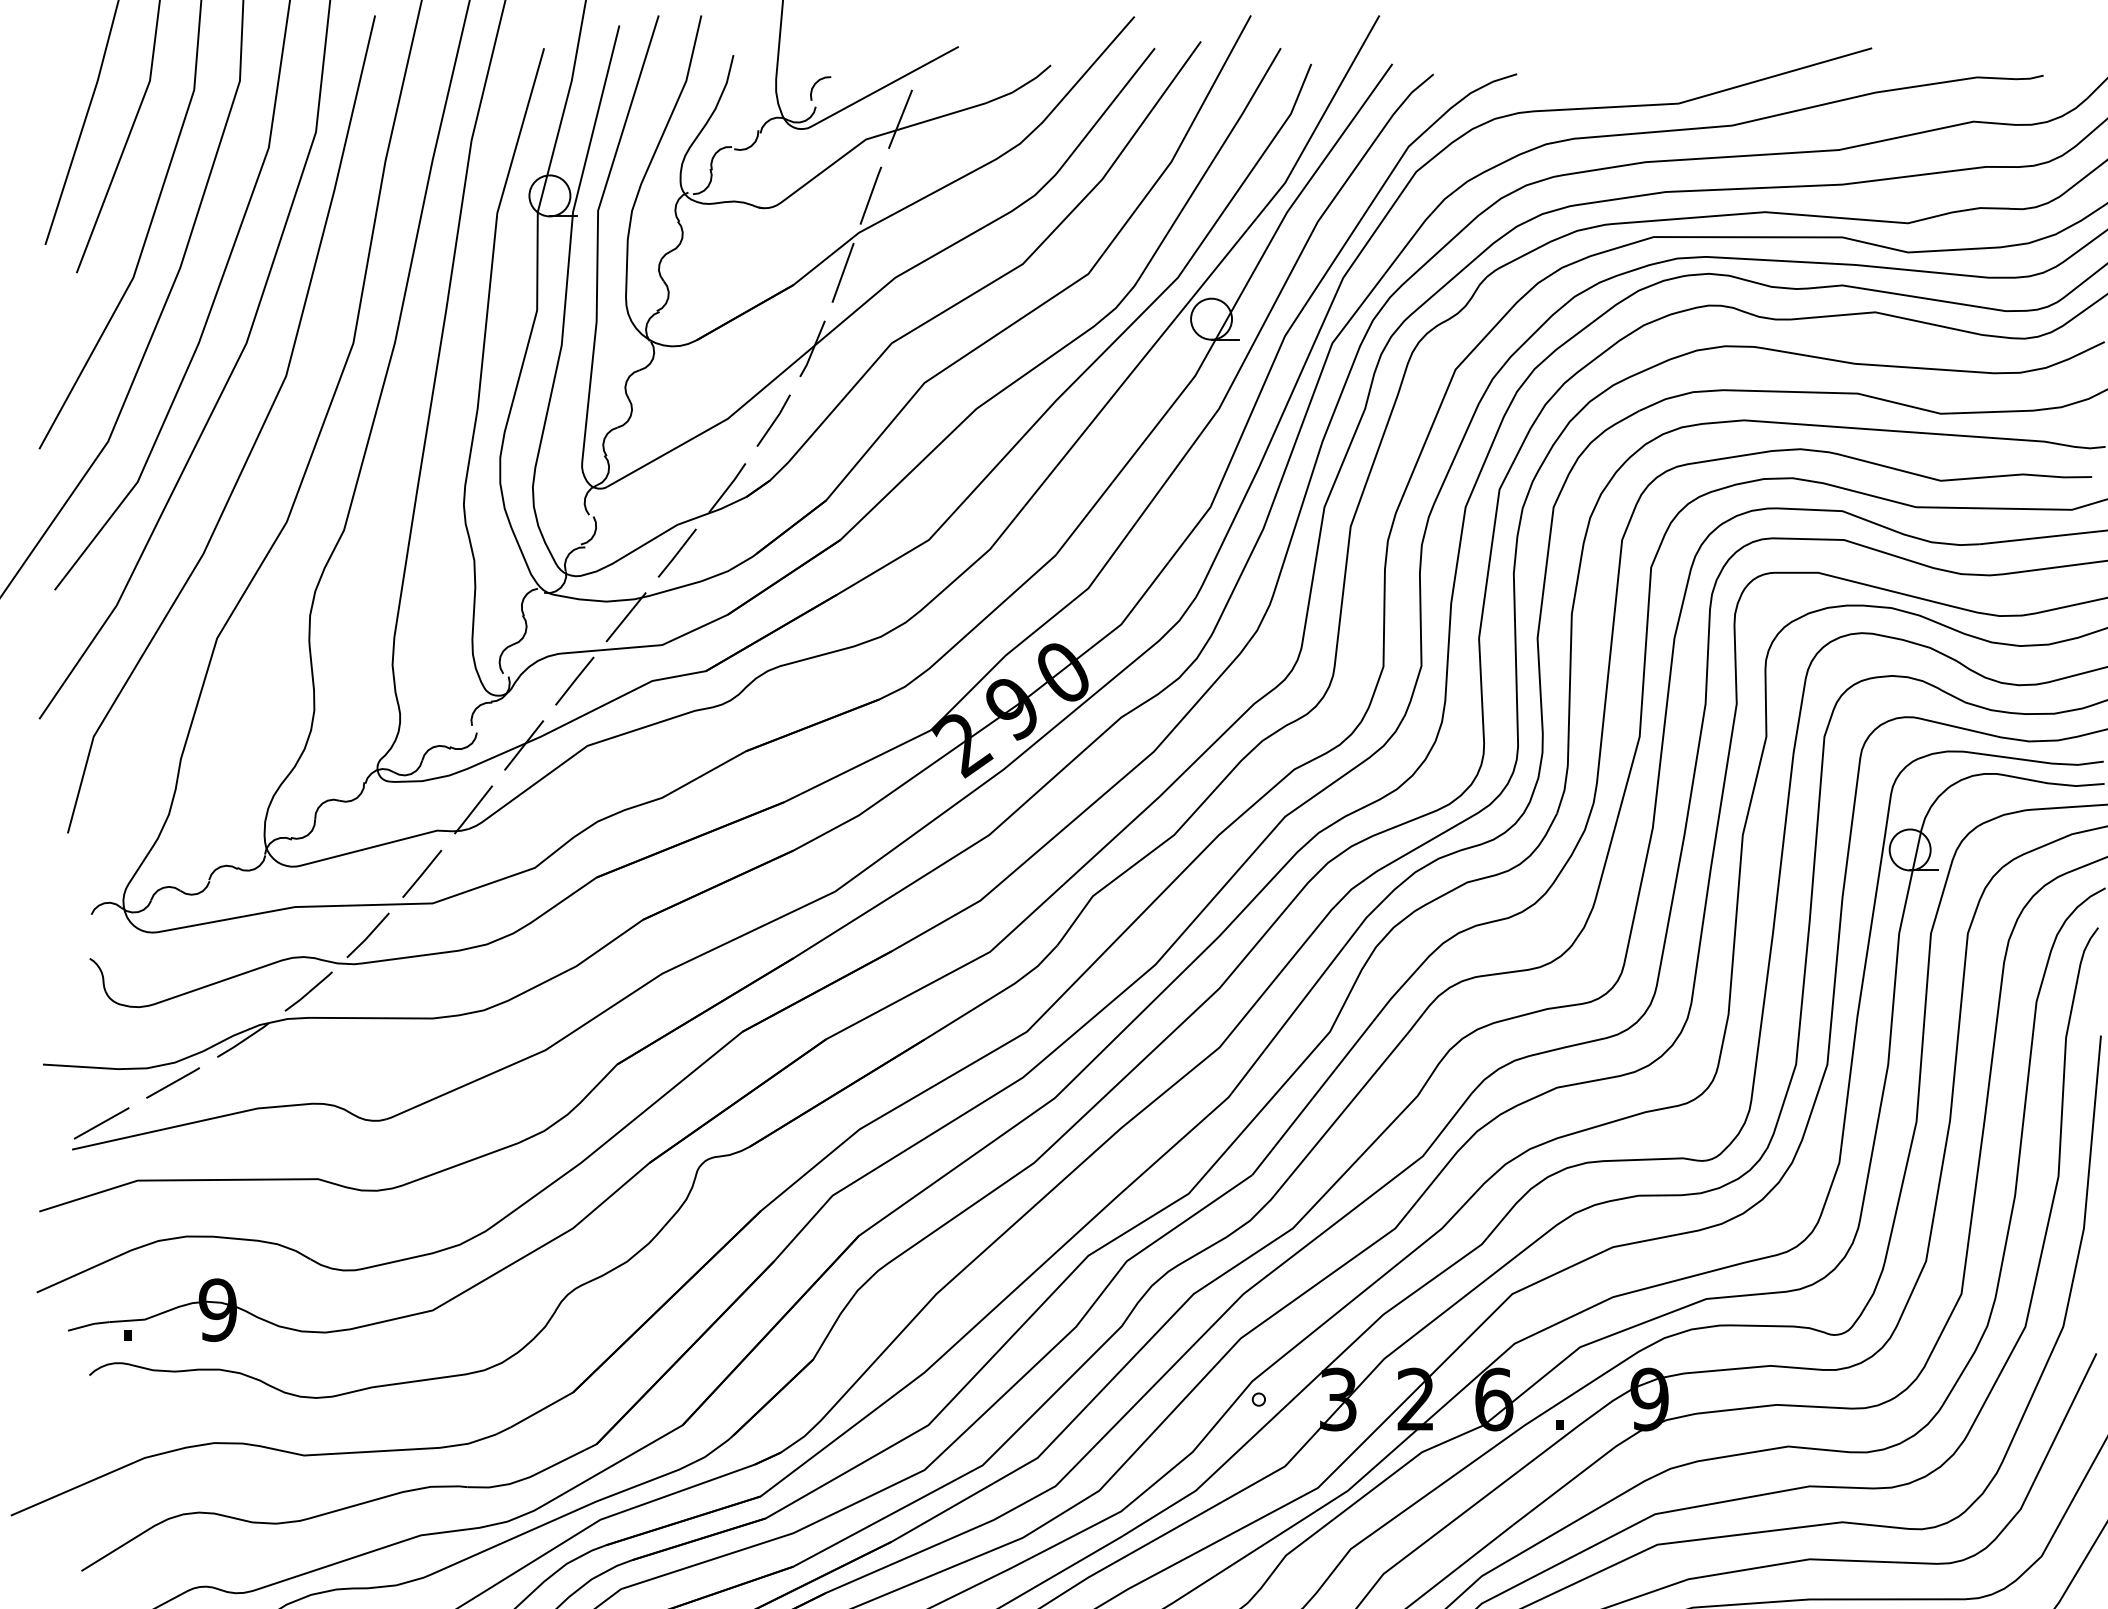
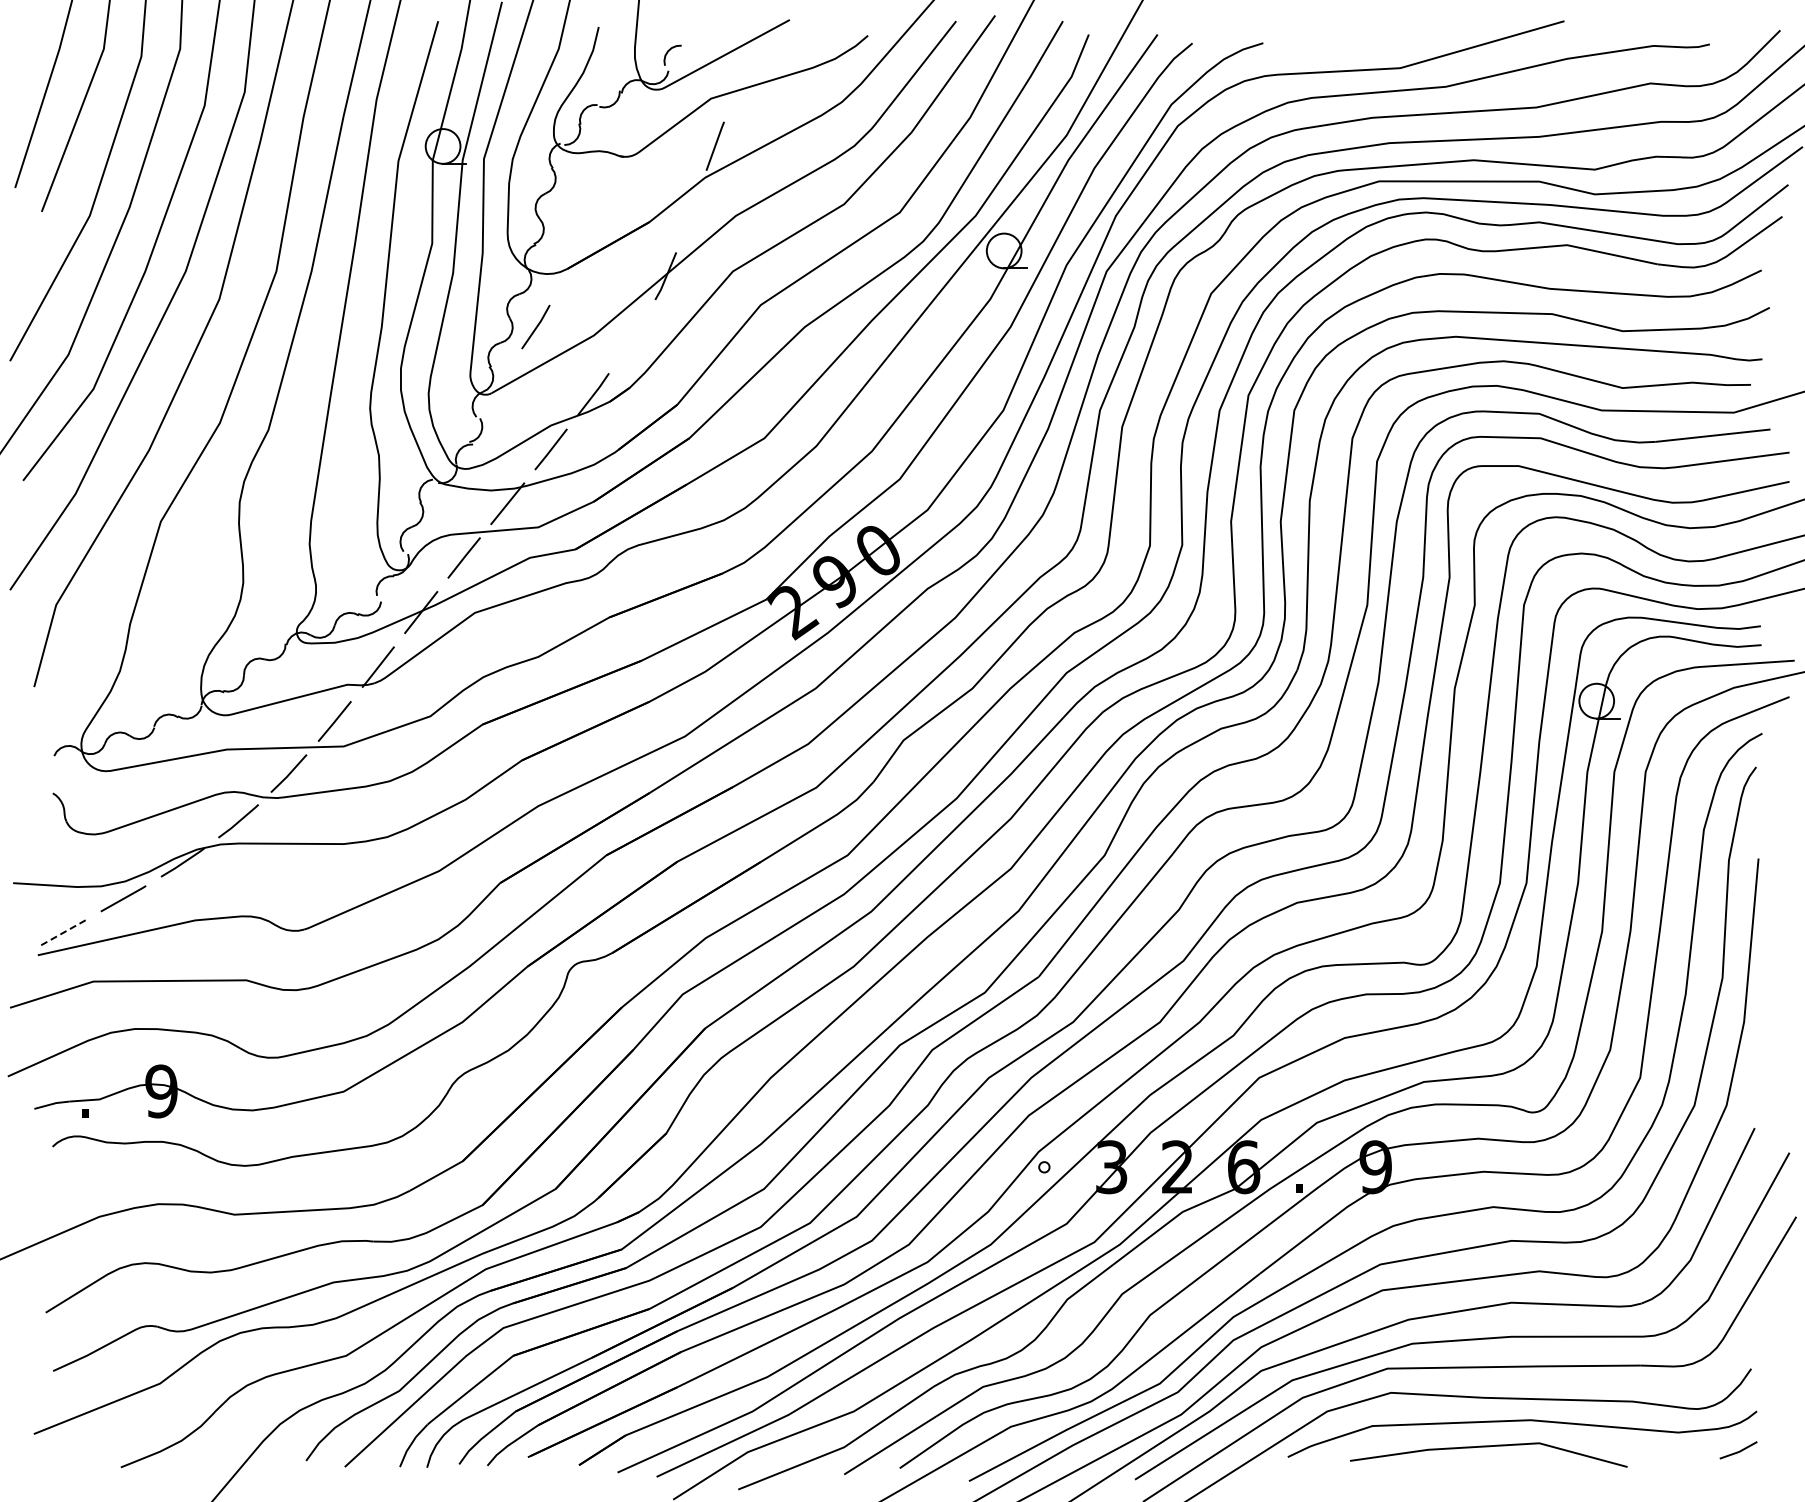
line: (900, 119) -> (740, 81), removed
line: (842, 272) -> (691, 211), removed
line: (774, 420) -> (536, 326), moved
line: (101, 1123) -> (62, 933), solid -> dashed

